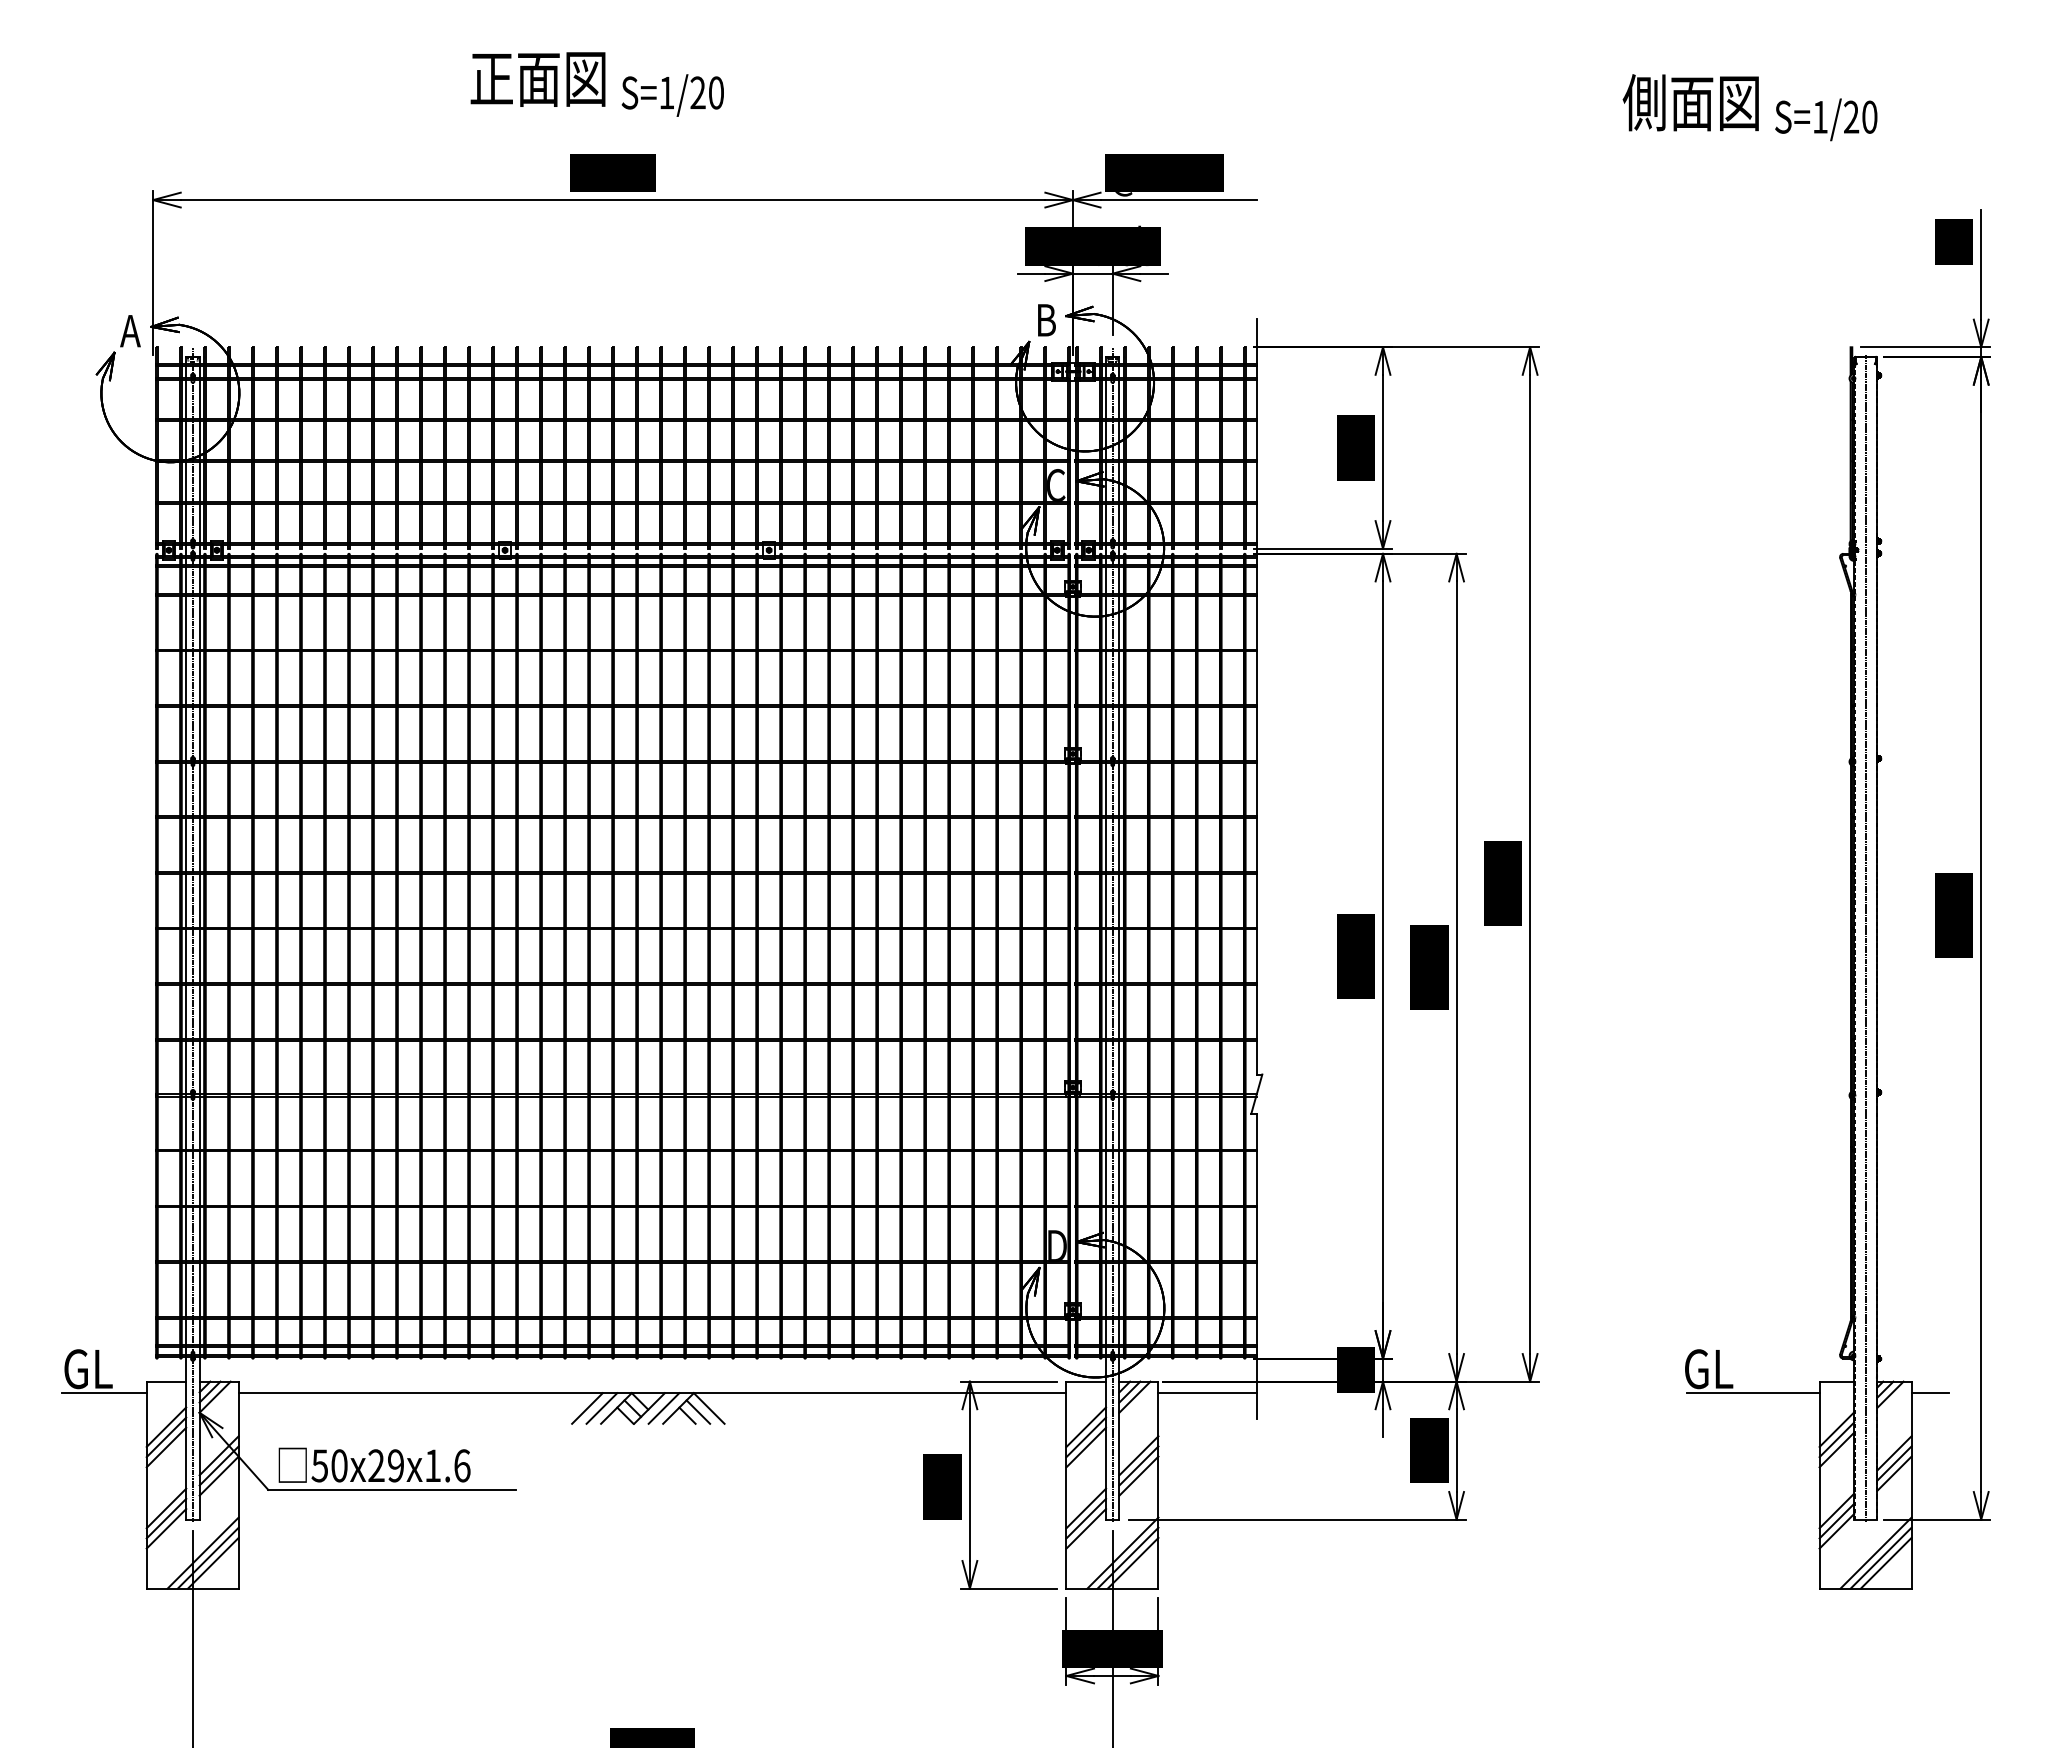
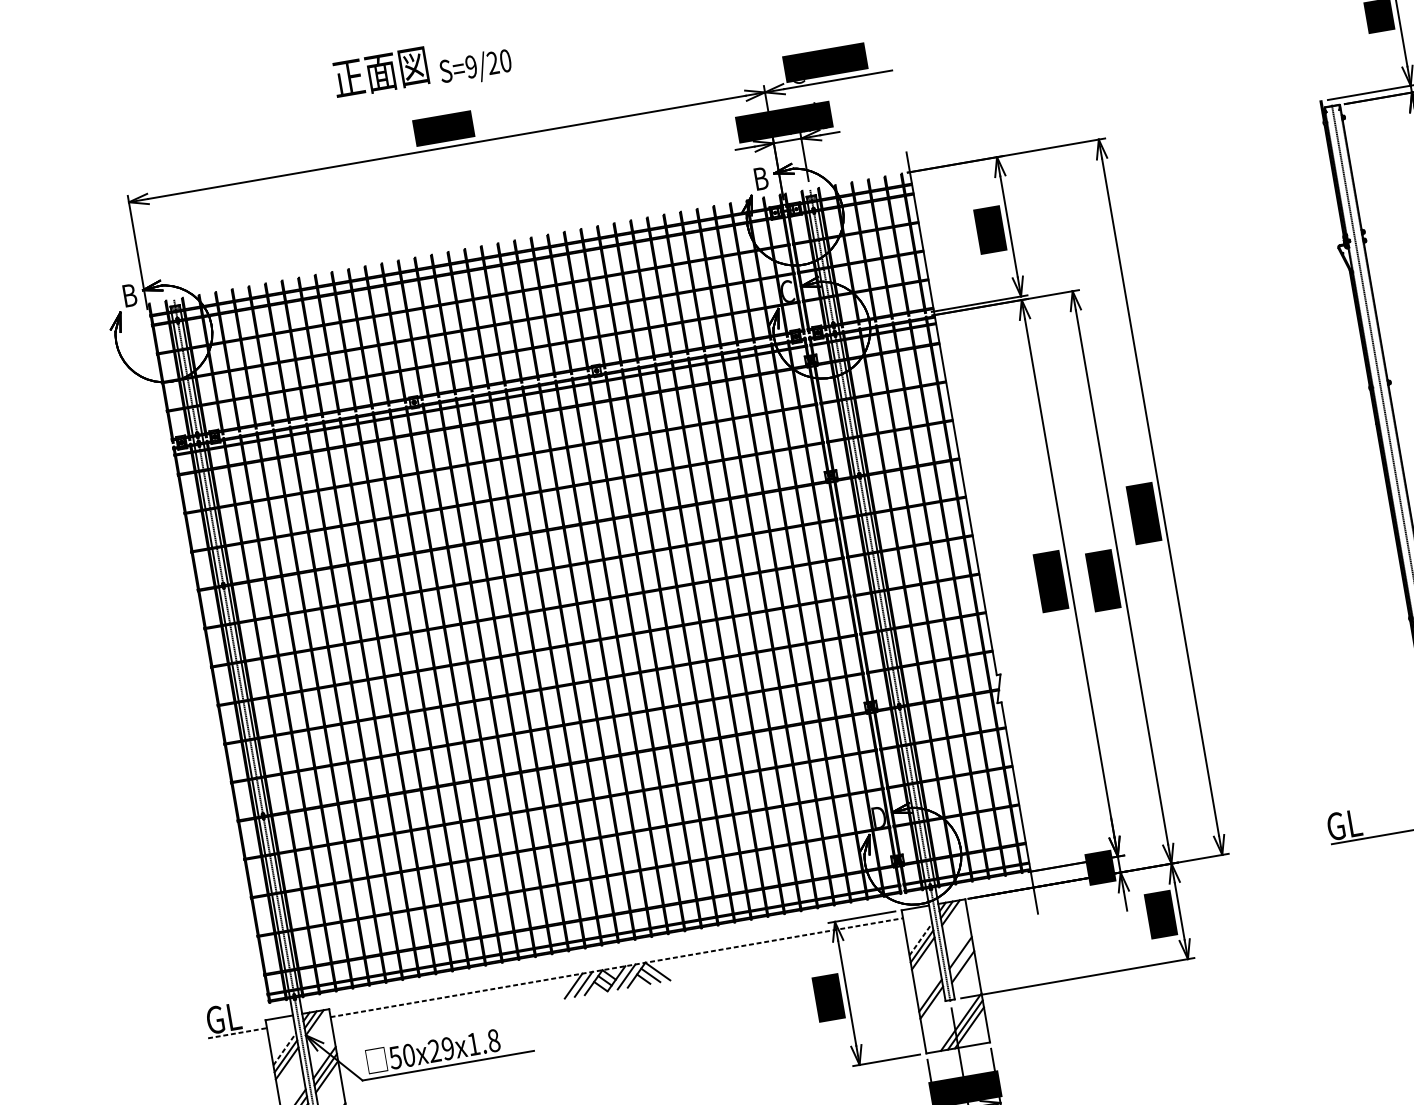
text: (666, 92) -> (471, 66), S=1/20 -> S=9/20
text: (130, 331) -> (128, 295), A -> B
line: (104, 1393) -> (237, 1033), solid -> dashed
line: (652, 1393) -> (616, 967), solid -> dashed
line: (1207, 1393) -> (1000, 901), removed
line: (166, 1427) -> (284, 1049), solid -> dashed
line: (1086, 1427) -> (921, 939), solid -> dashed
text: (462, 1465) -> (494, 1040), 50x29x1.6 -> 50x29x1.8
line: (1138, 1465) -> (961, 959), removed
line: (1086, 1528) -> (933, 1009), removed

